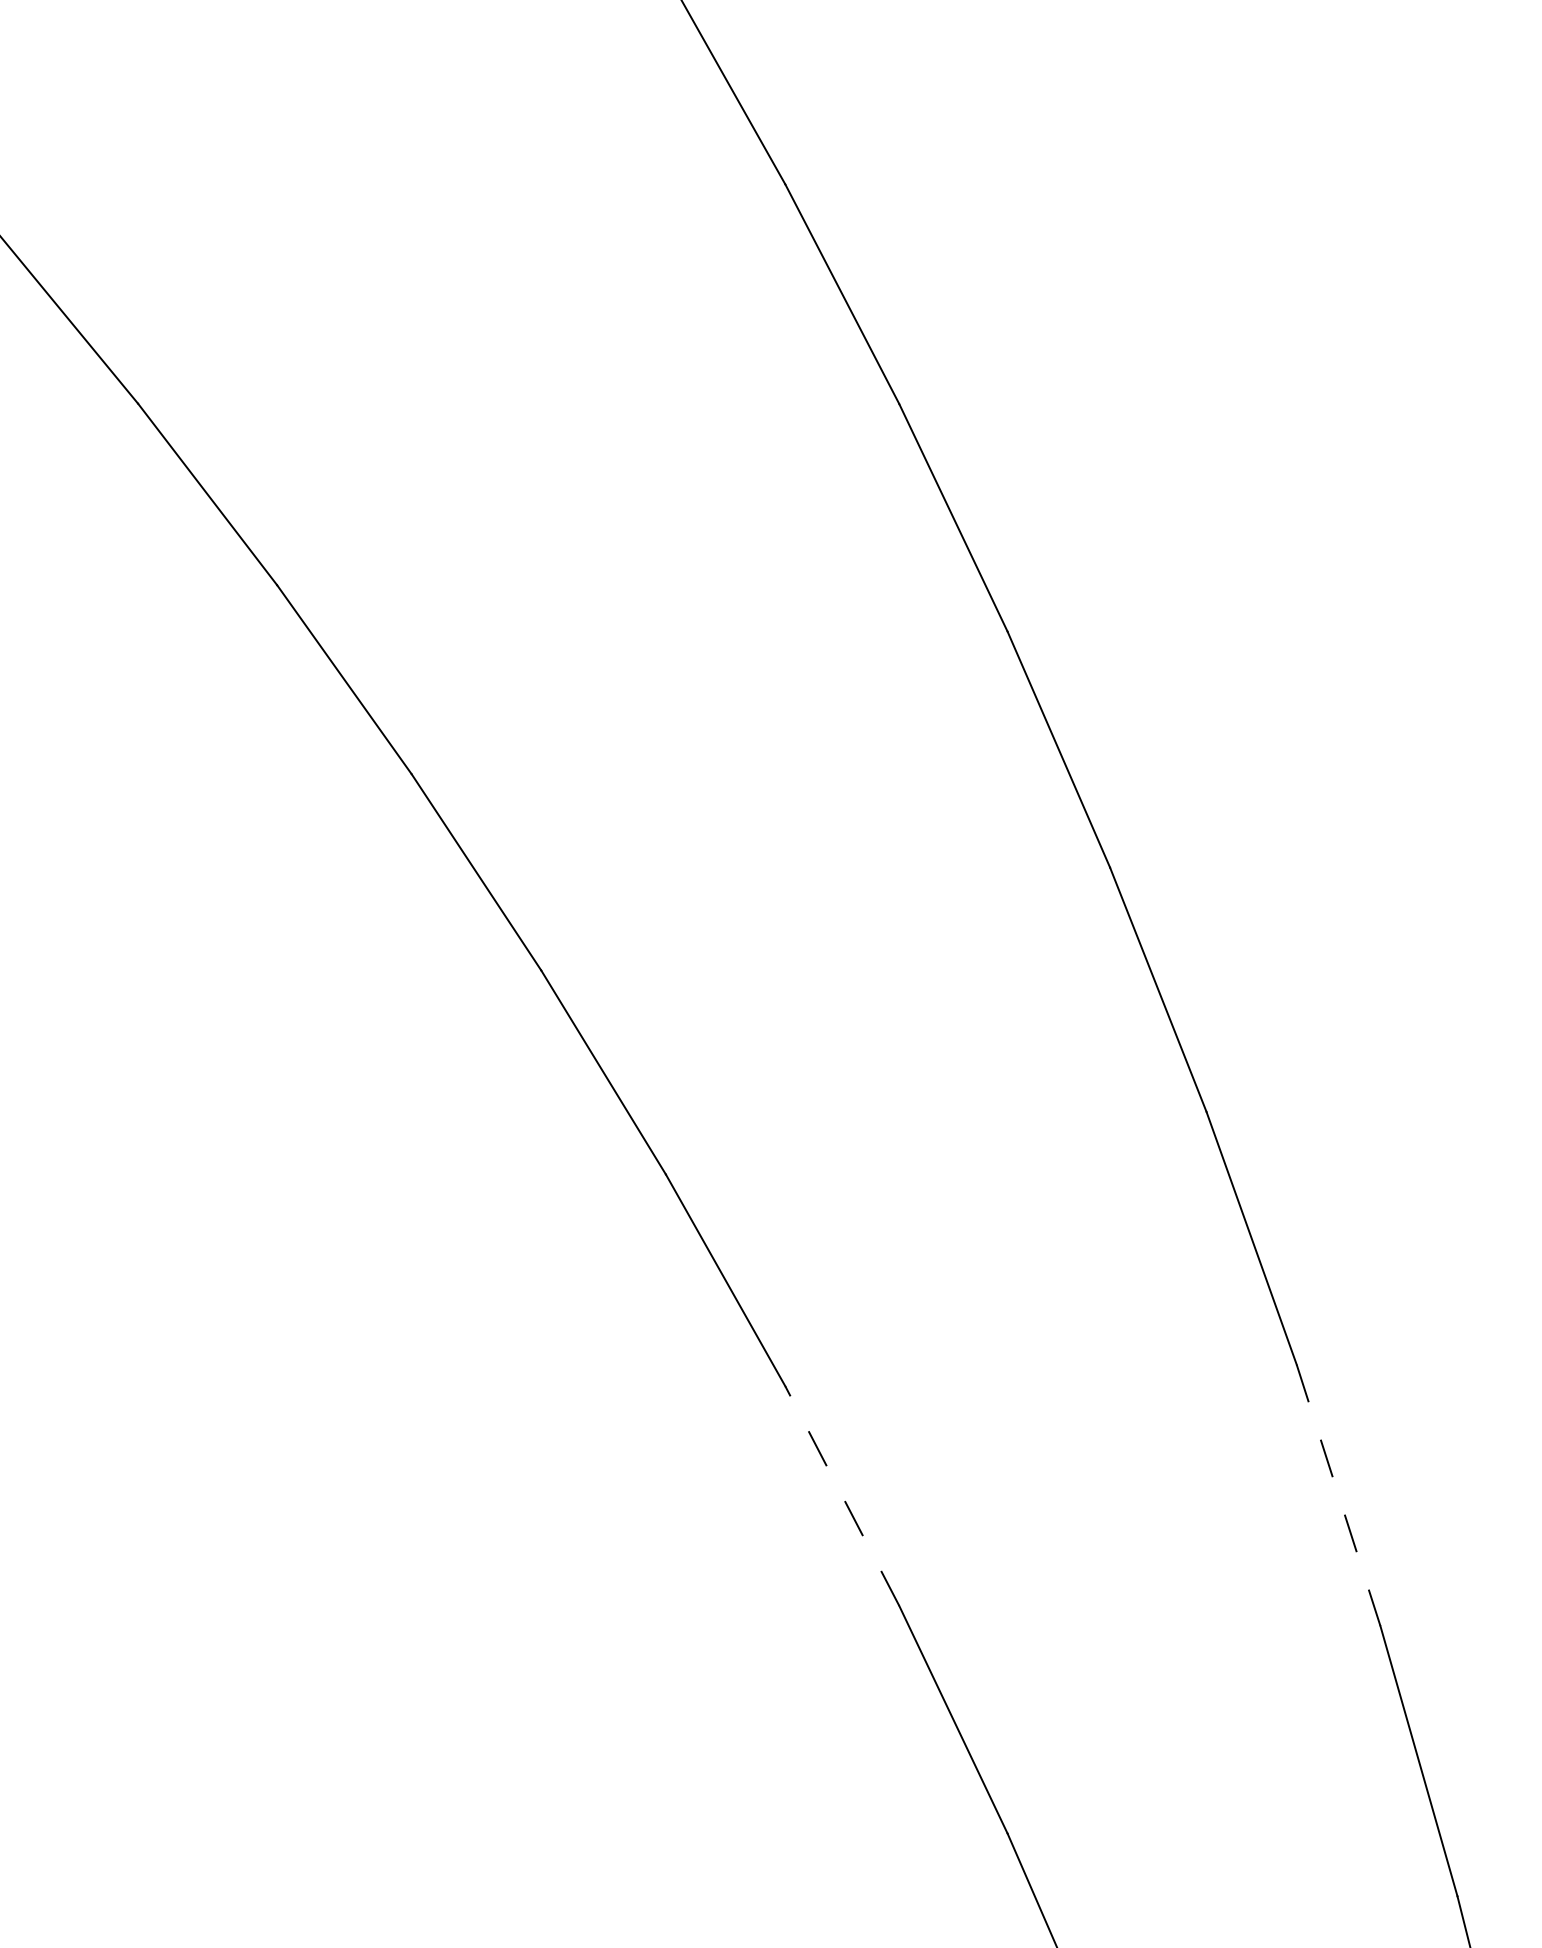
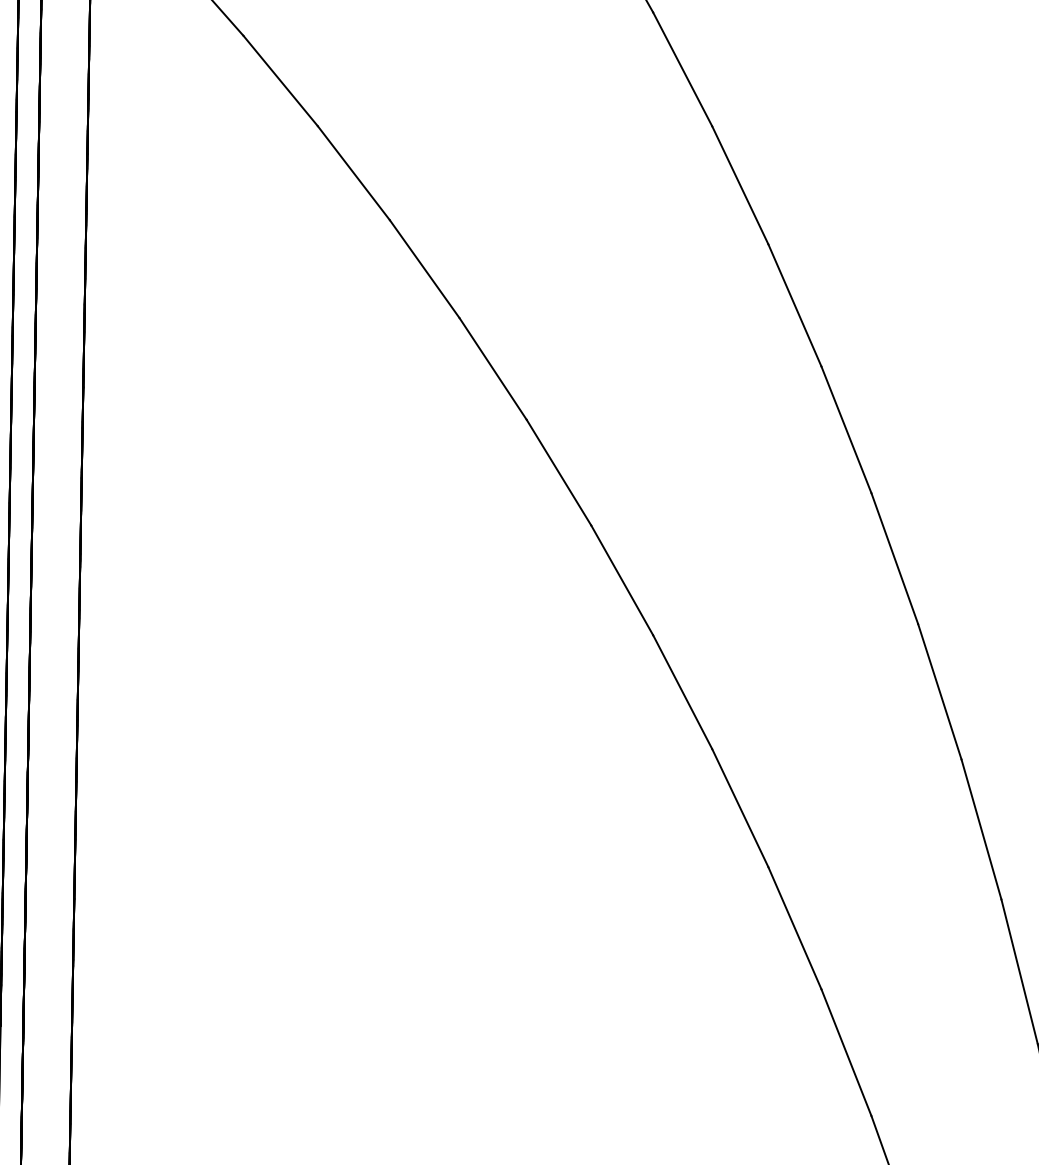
line: (841, 1494) -> (682, 691), dashed -> solid
line: (1337, 1496) -> (939, 692), dashed -> solid

